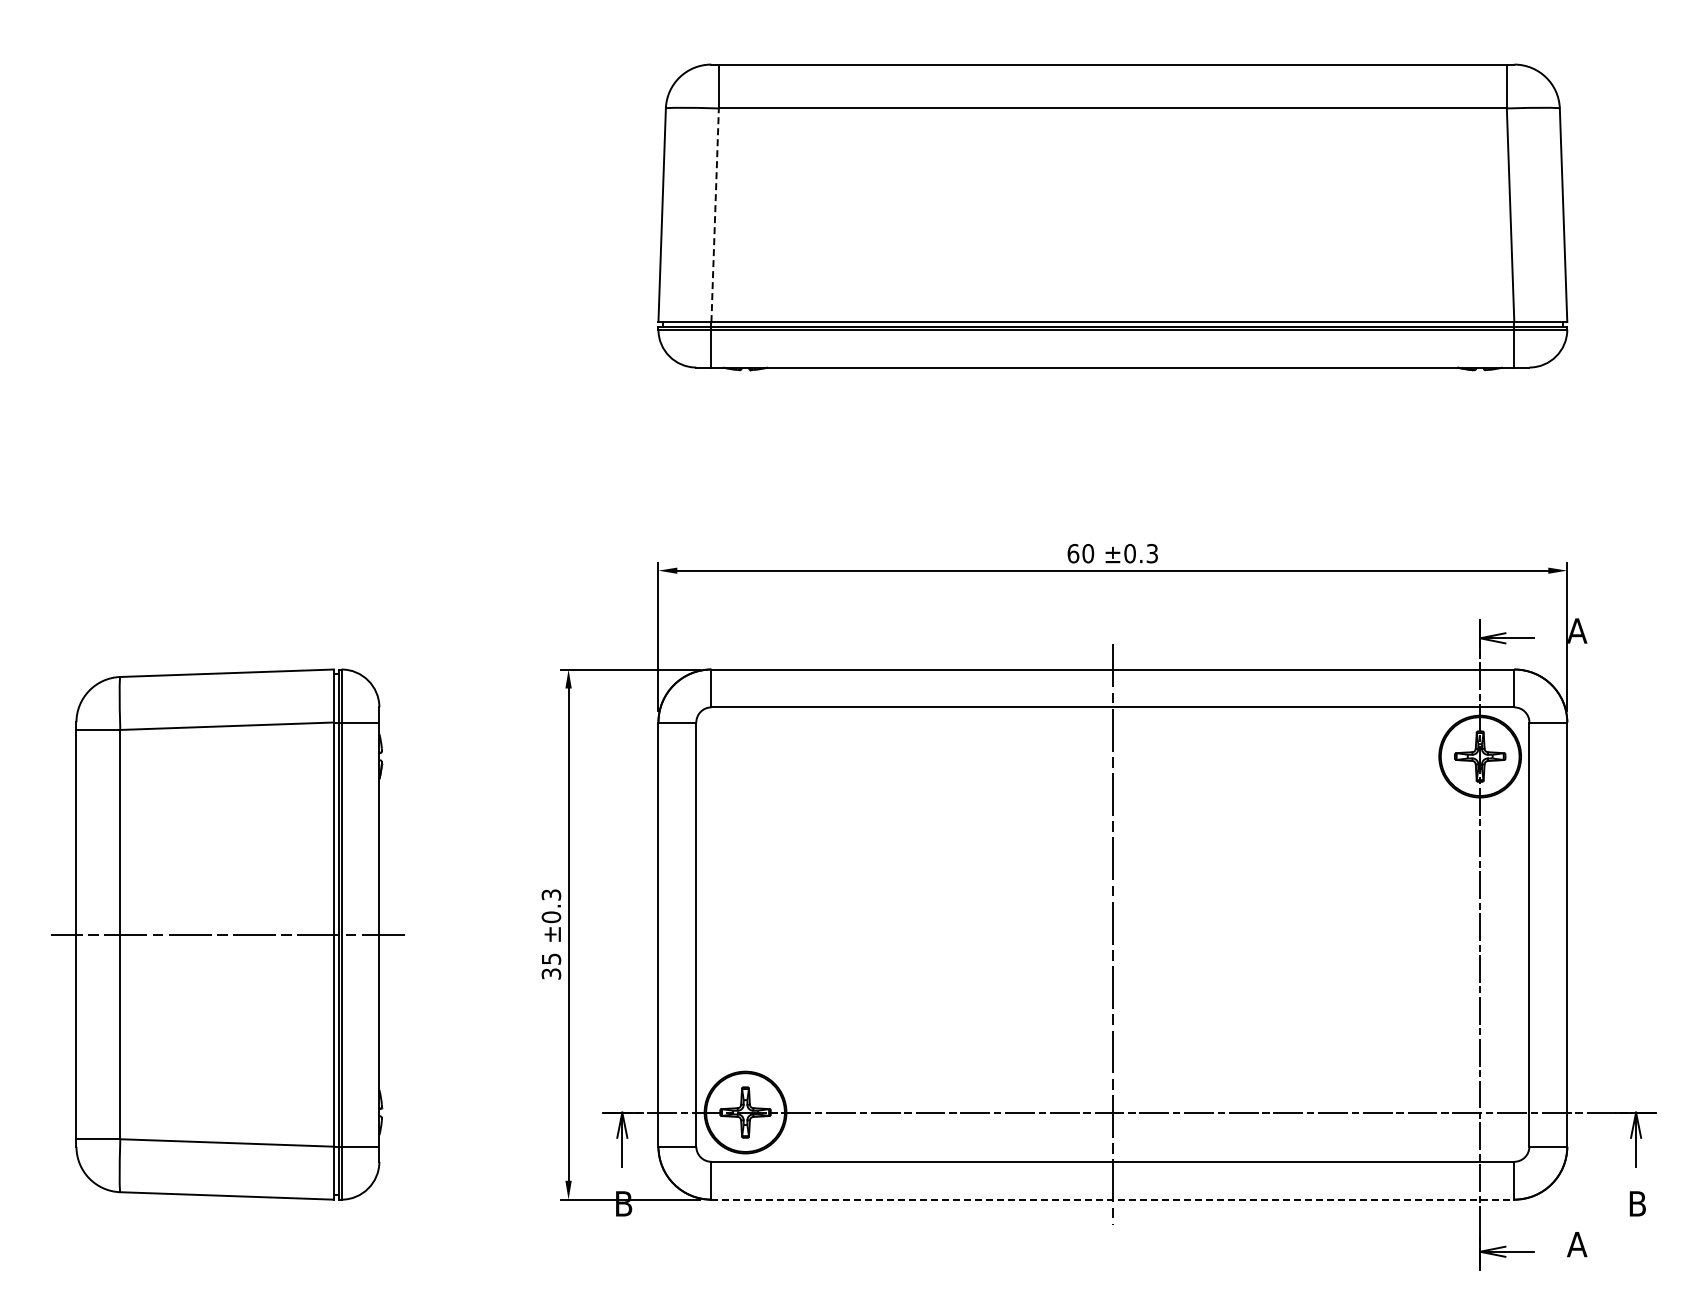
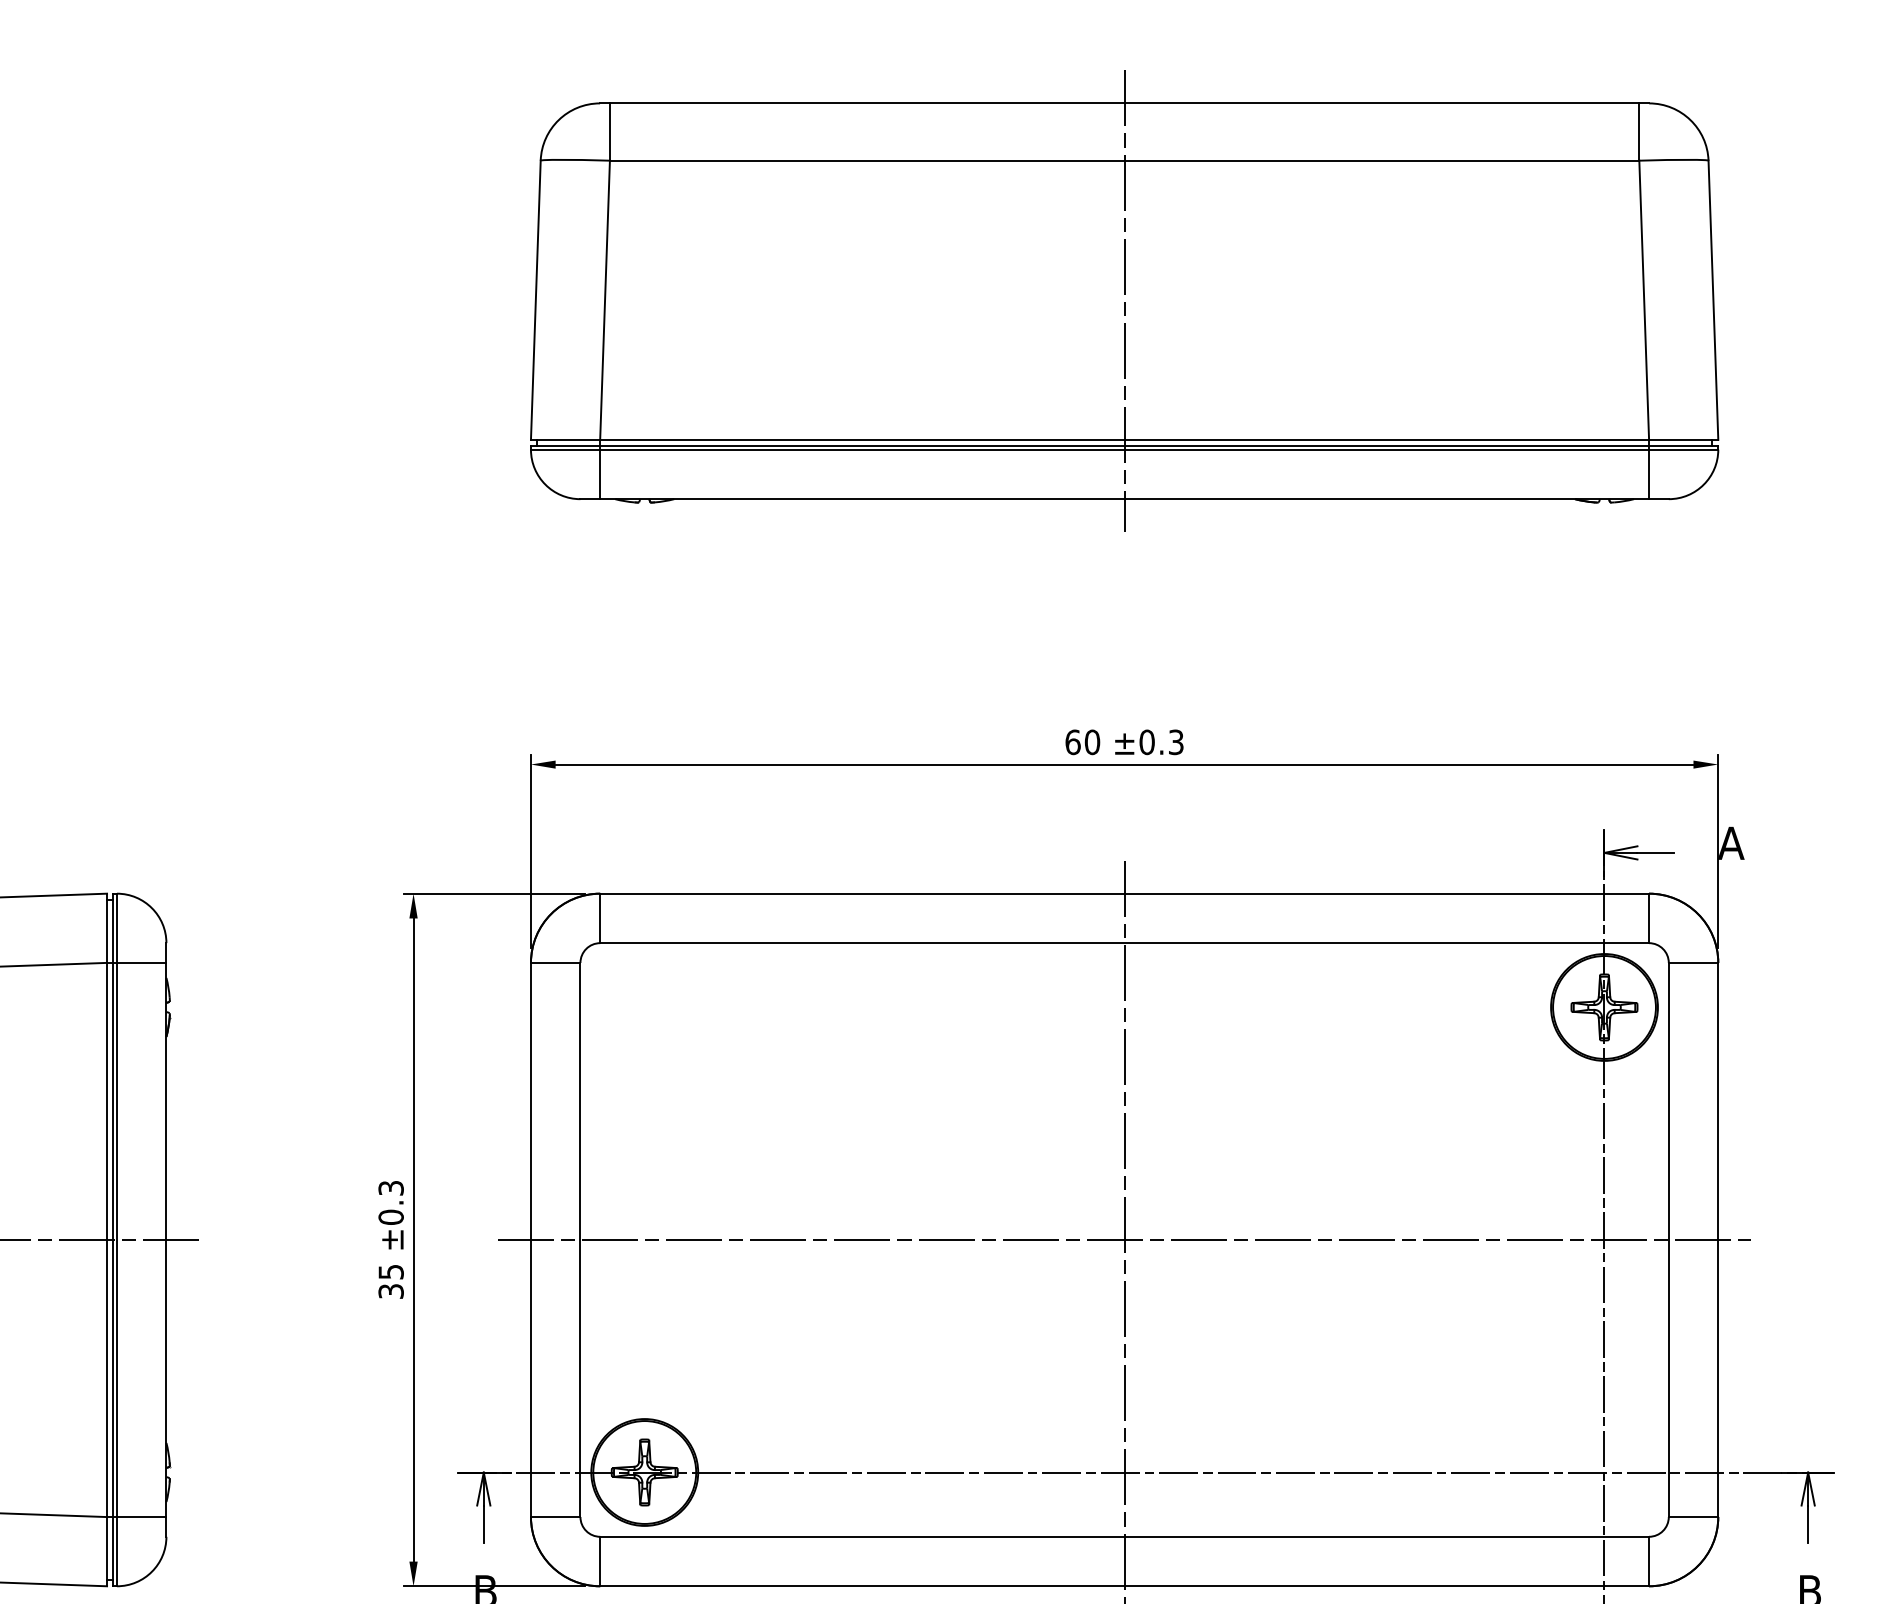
line: (715, 215) -> (605, 300), dashed -> solid
line: (1112, 215) -> (1124, 300), added
line: (1112, 934) -> (1124, 1239), added
line: (1113, 1199) -> (1125, 1586), dashed -> solid

